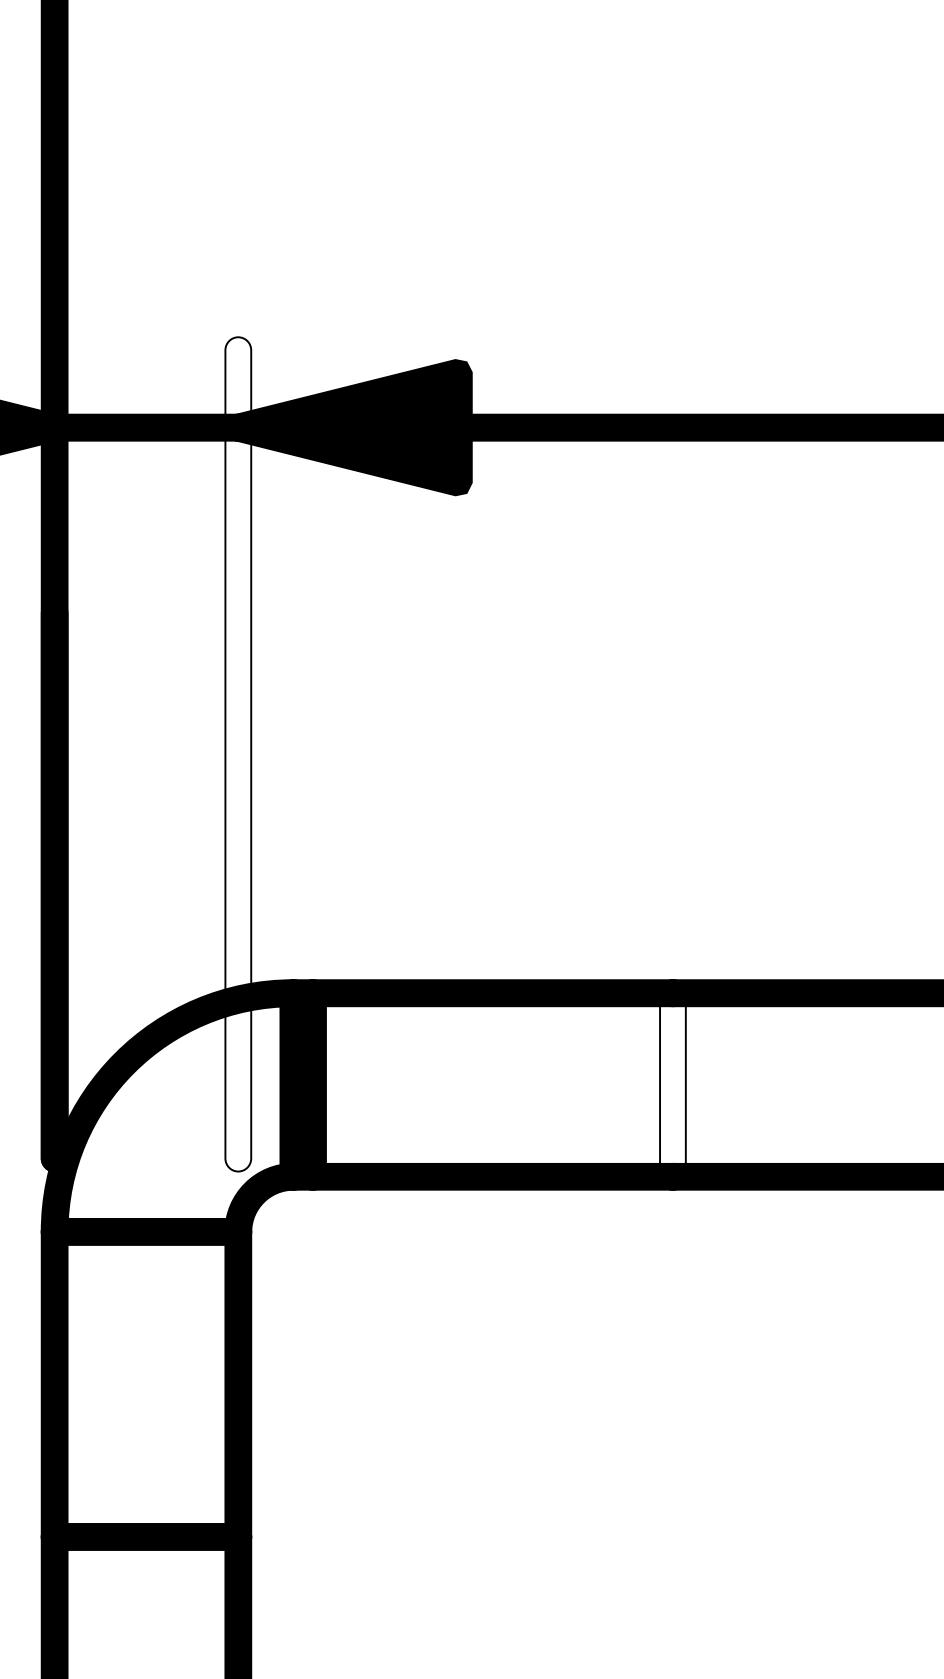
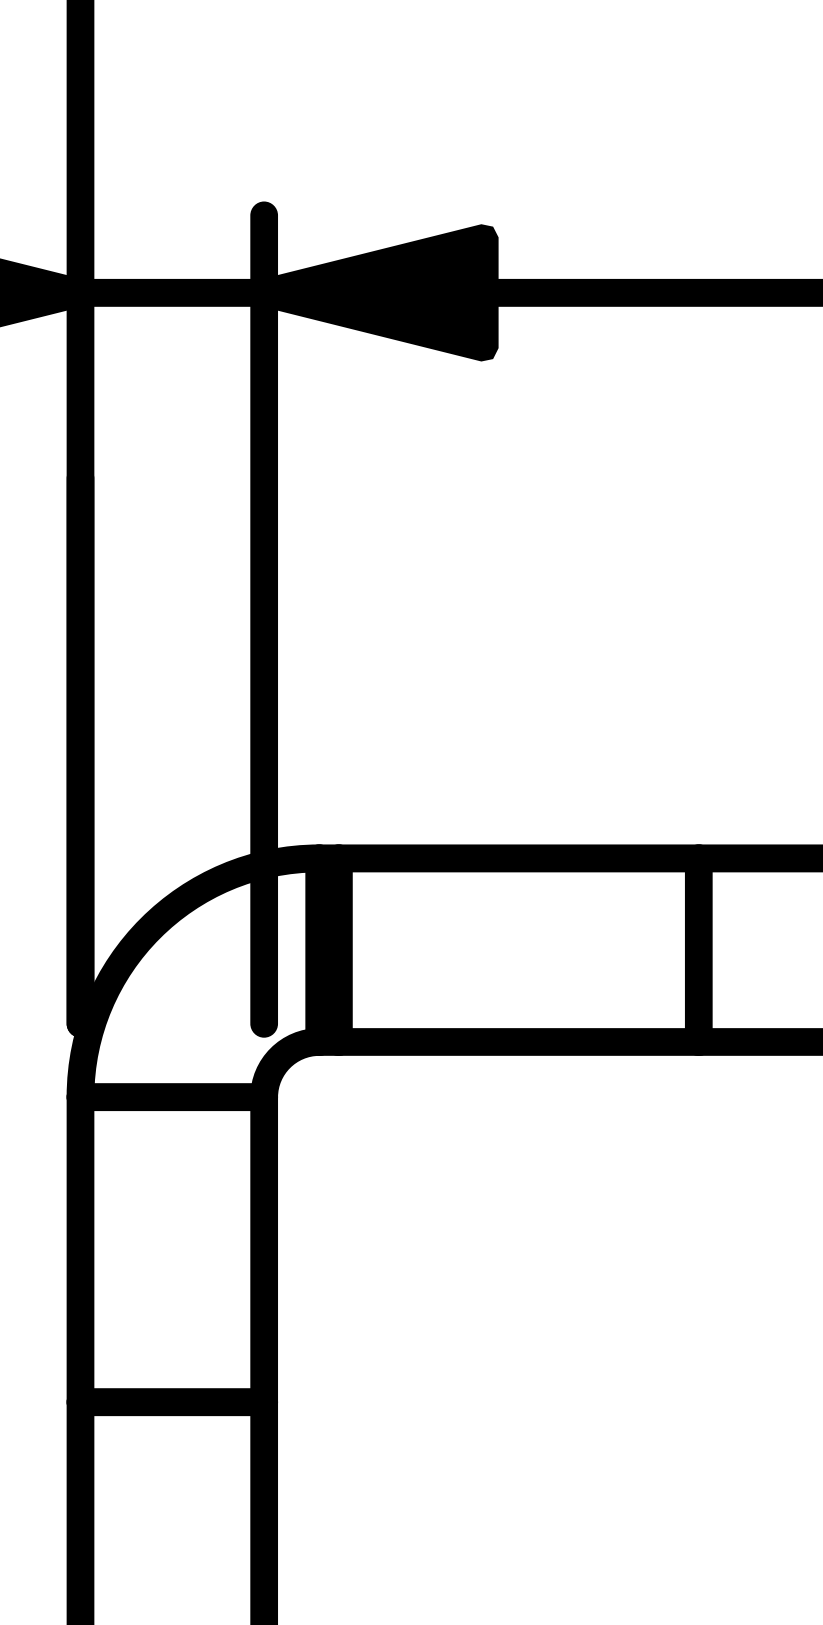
fill: (238, 754) -> (264, 619), added
fill: (672, 1084) -> (698, 949), added

